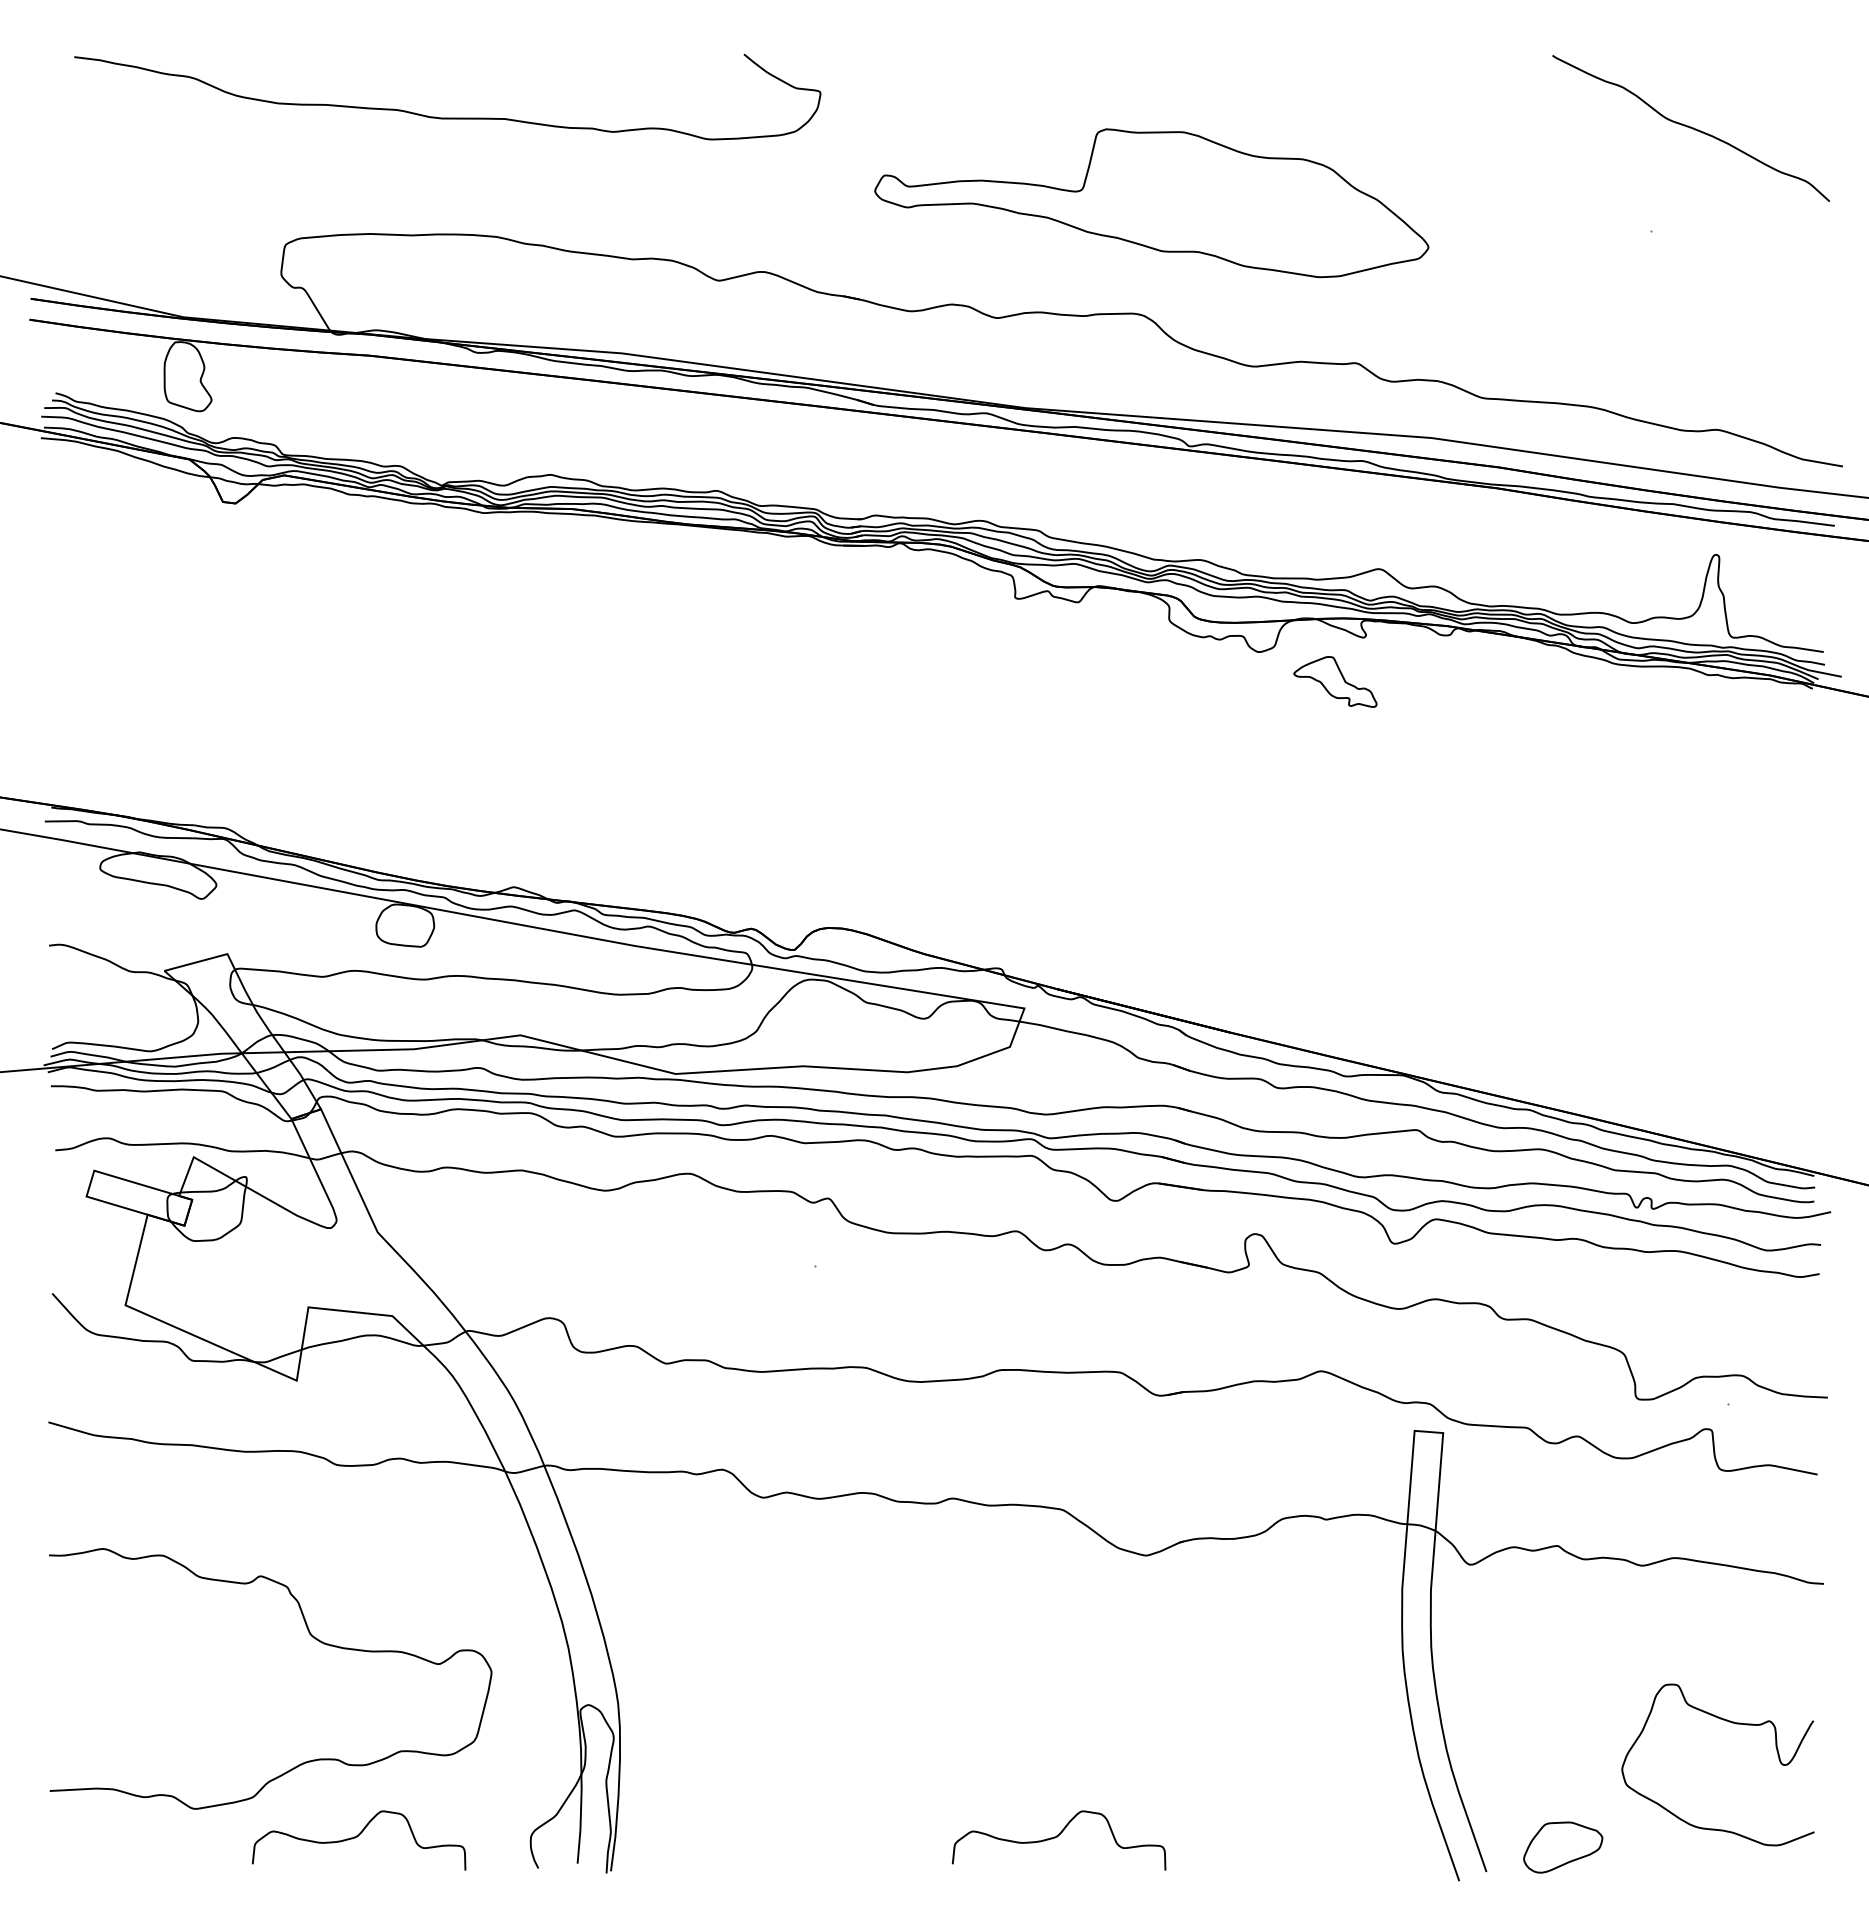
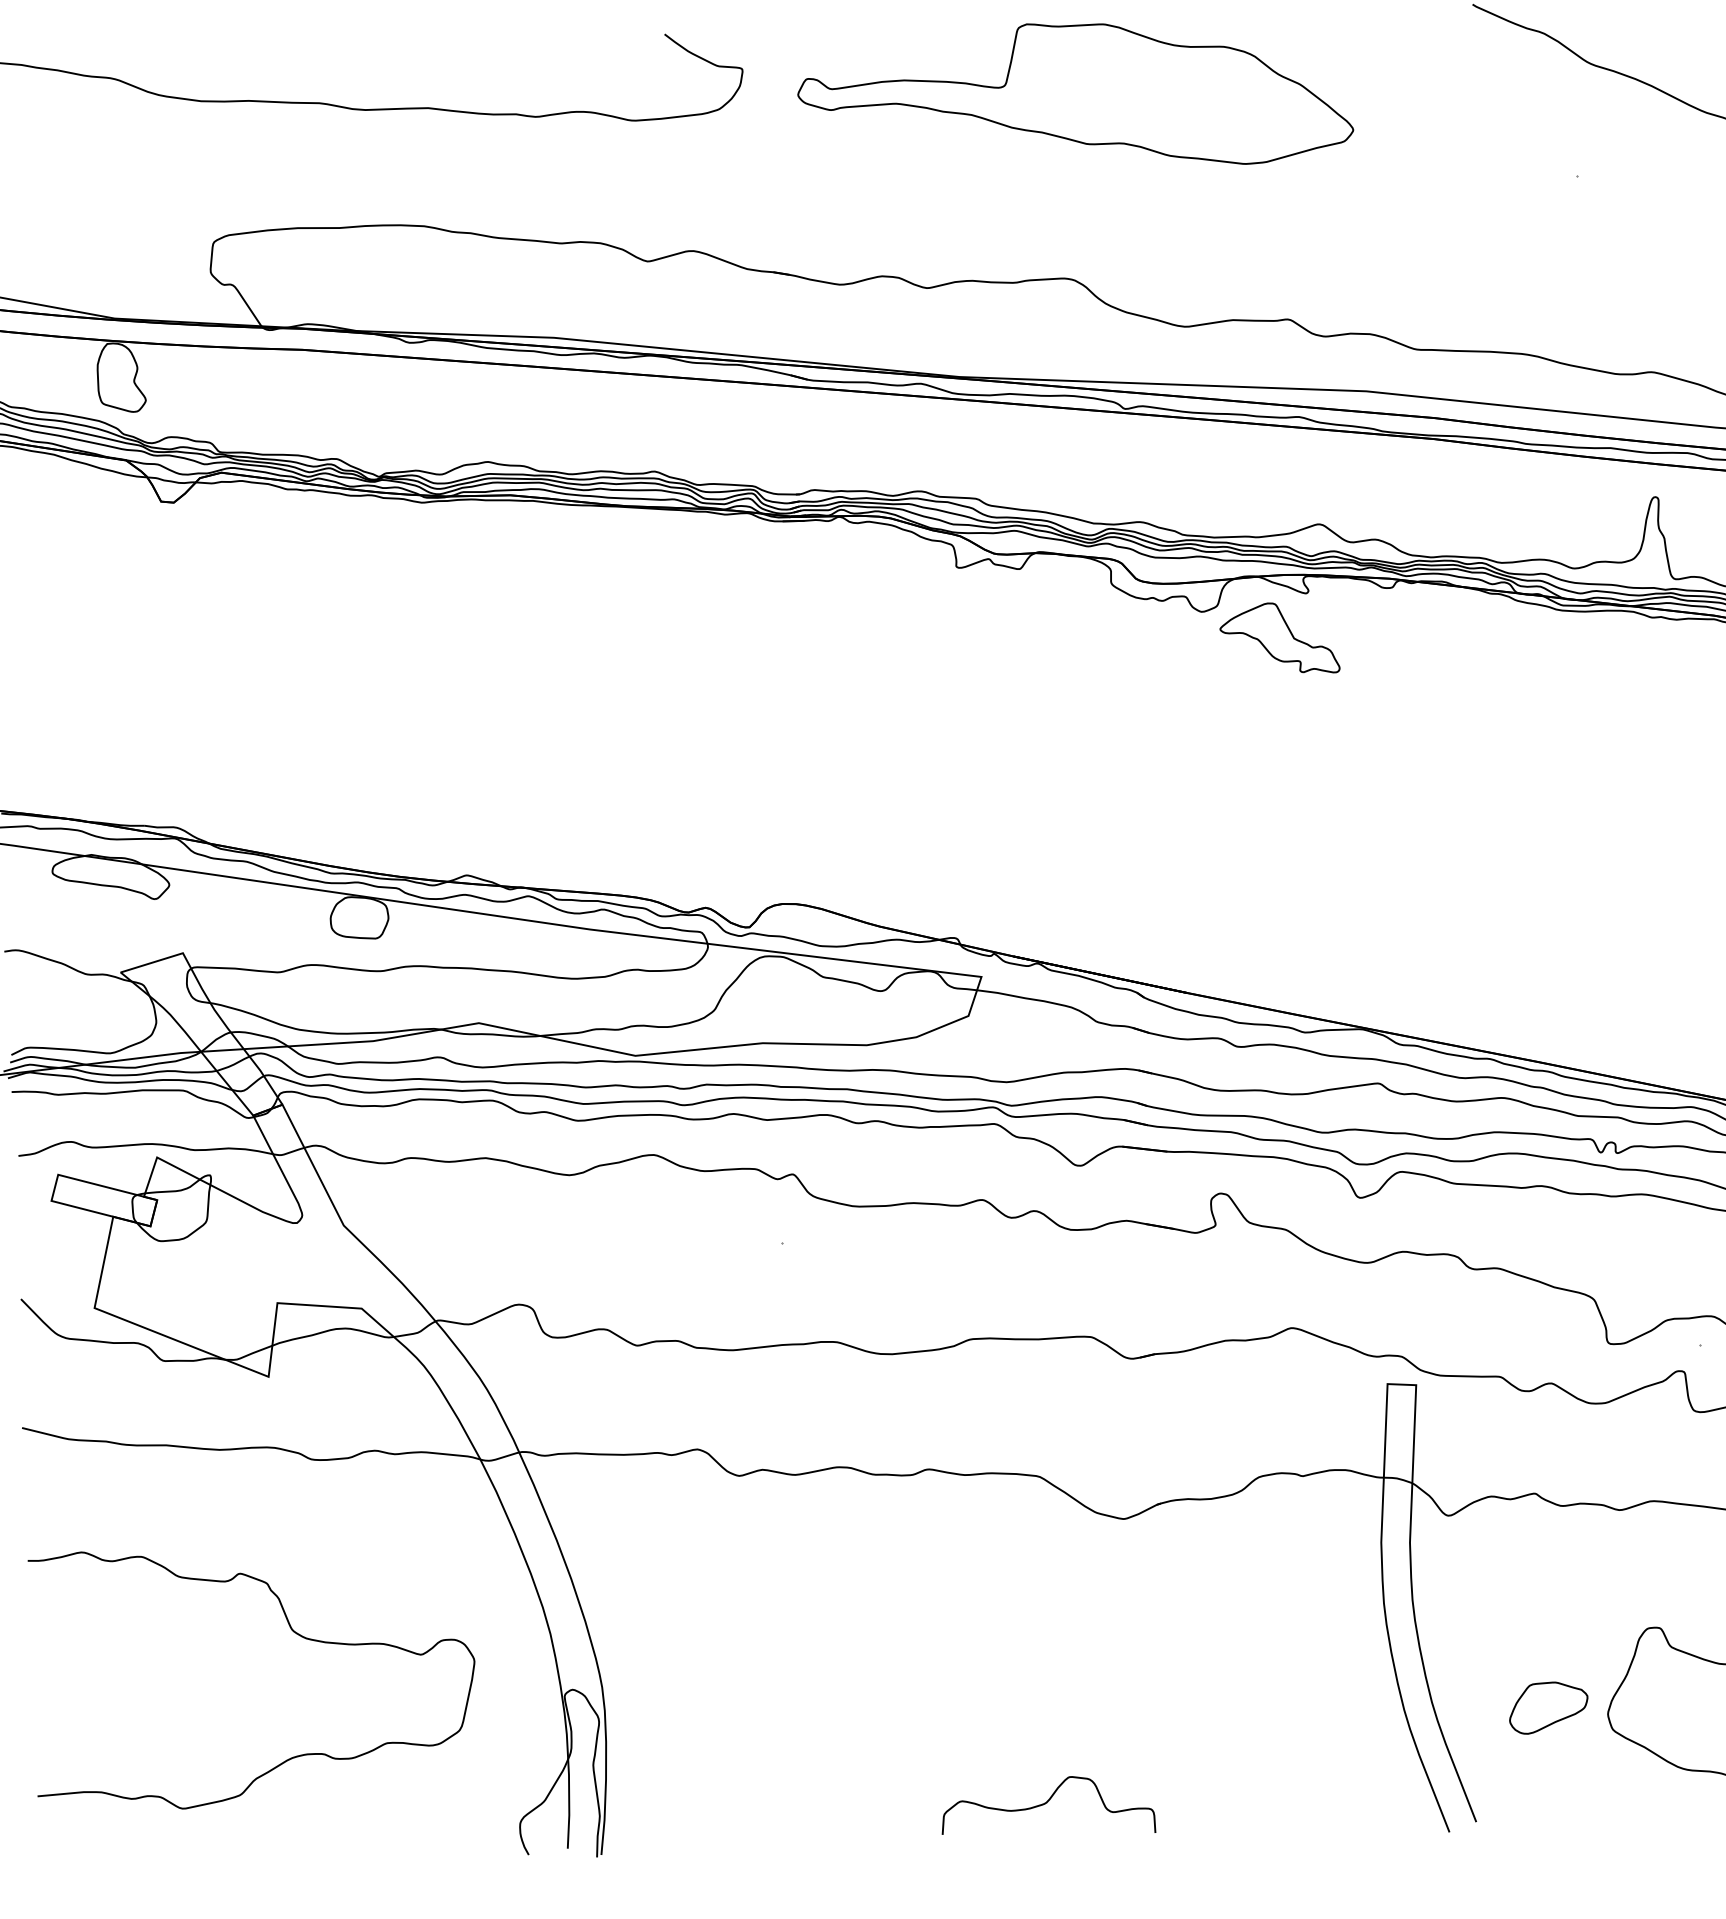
part: (1151, 203) -> (1074, 96), moved
part: (1335, 681) -> (1279, 638), size x1.43
curve: (357, 1837) -> (346, 1830), removed
part: (1563, 1847) -> (1548, 1707), moved

